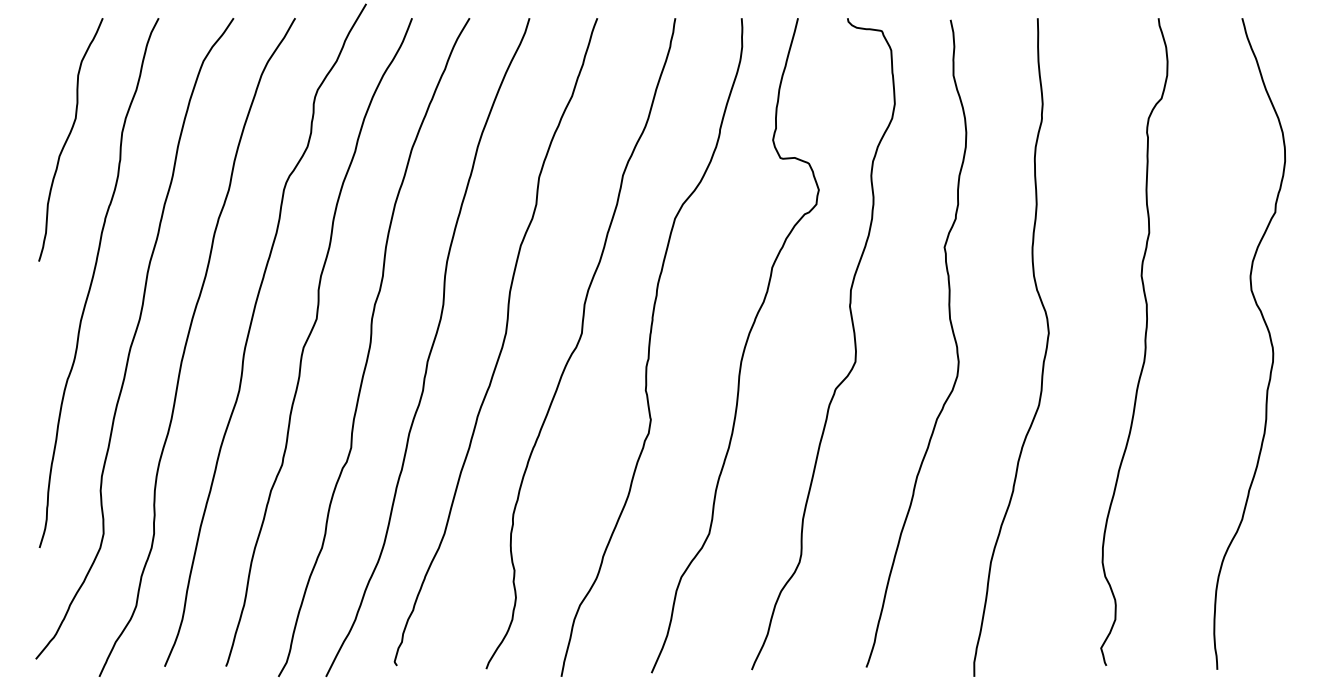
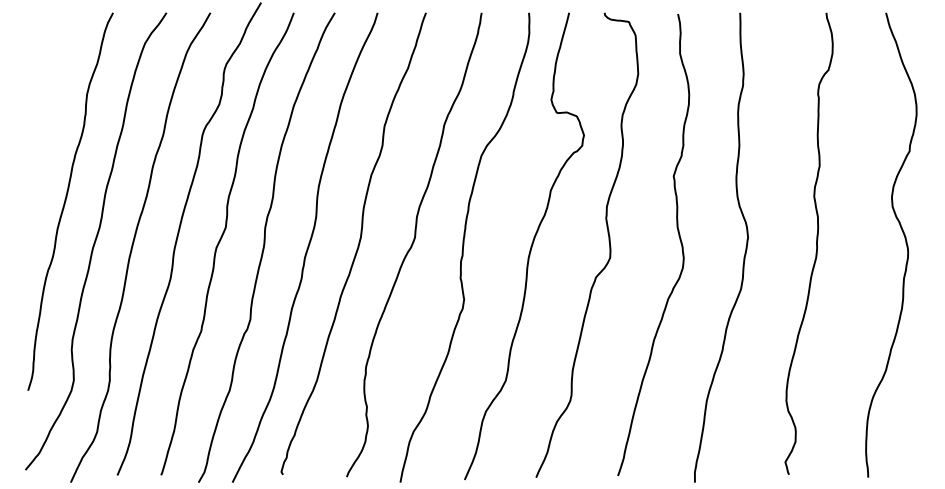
curve: (69, 138) -> (49, 98), removed

